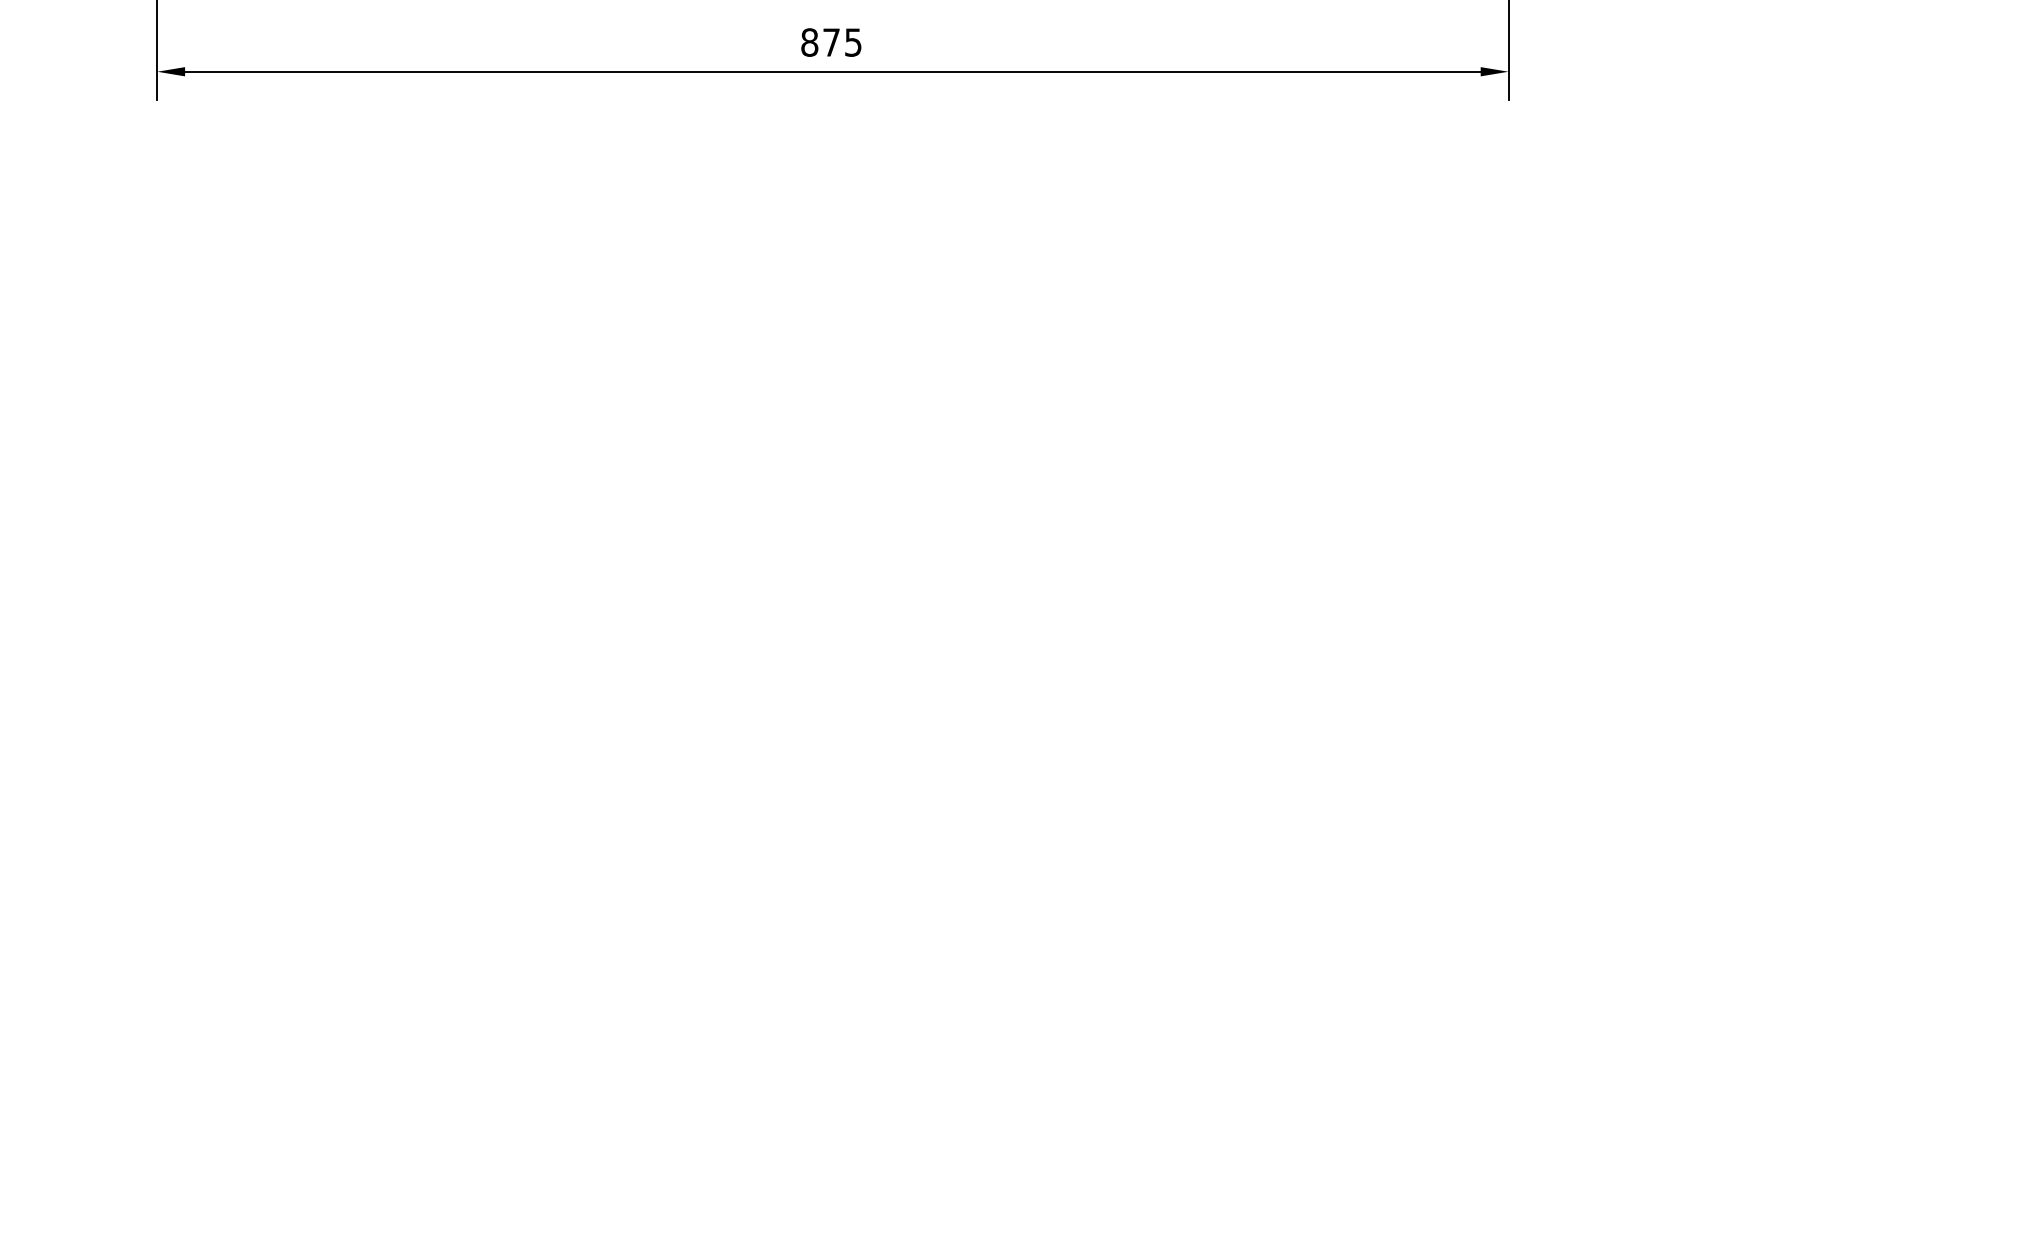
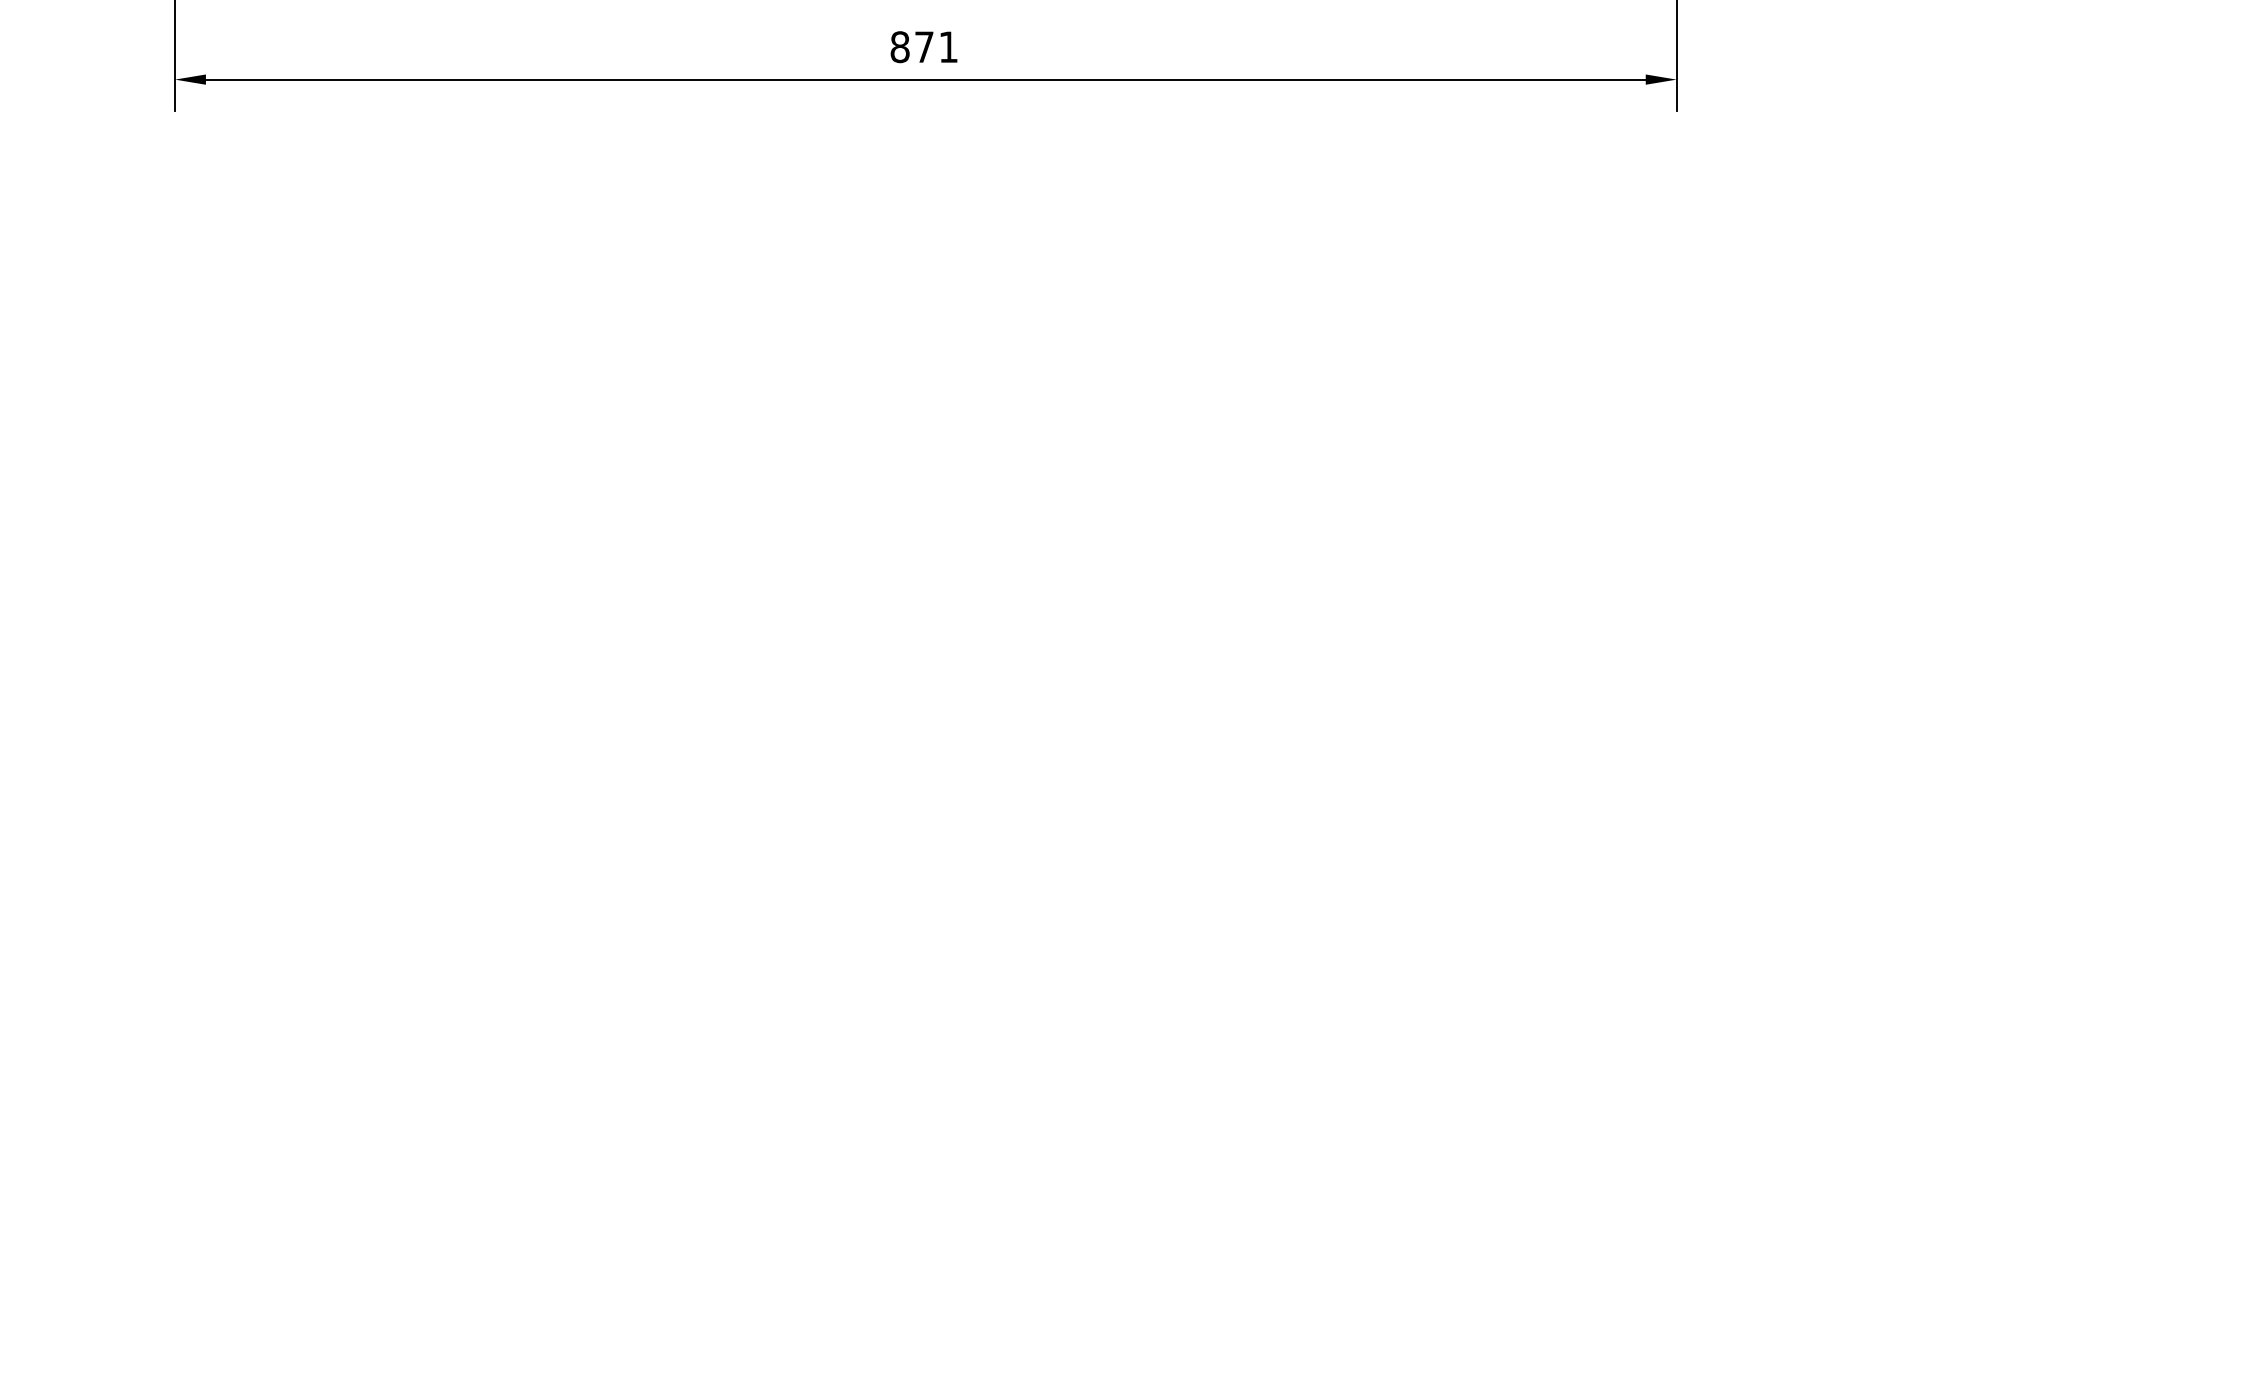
text: (853, 42) -> (948, 47), 875 -> 871

